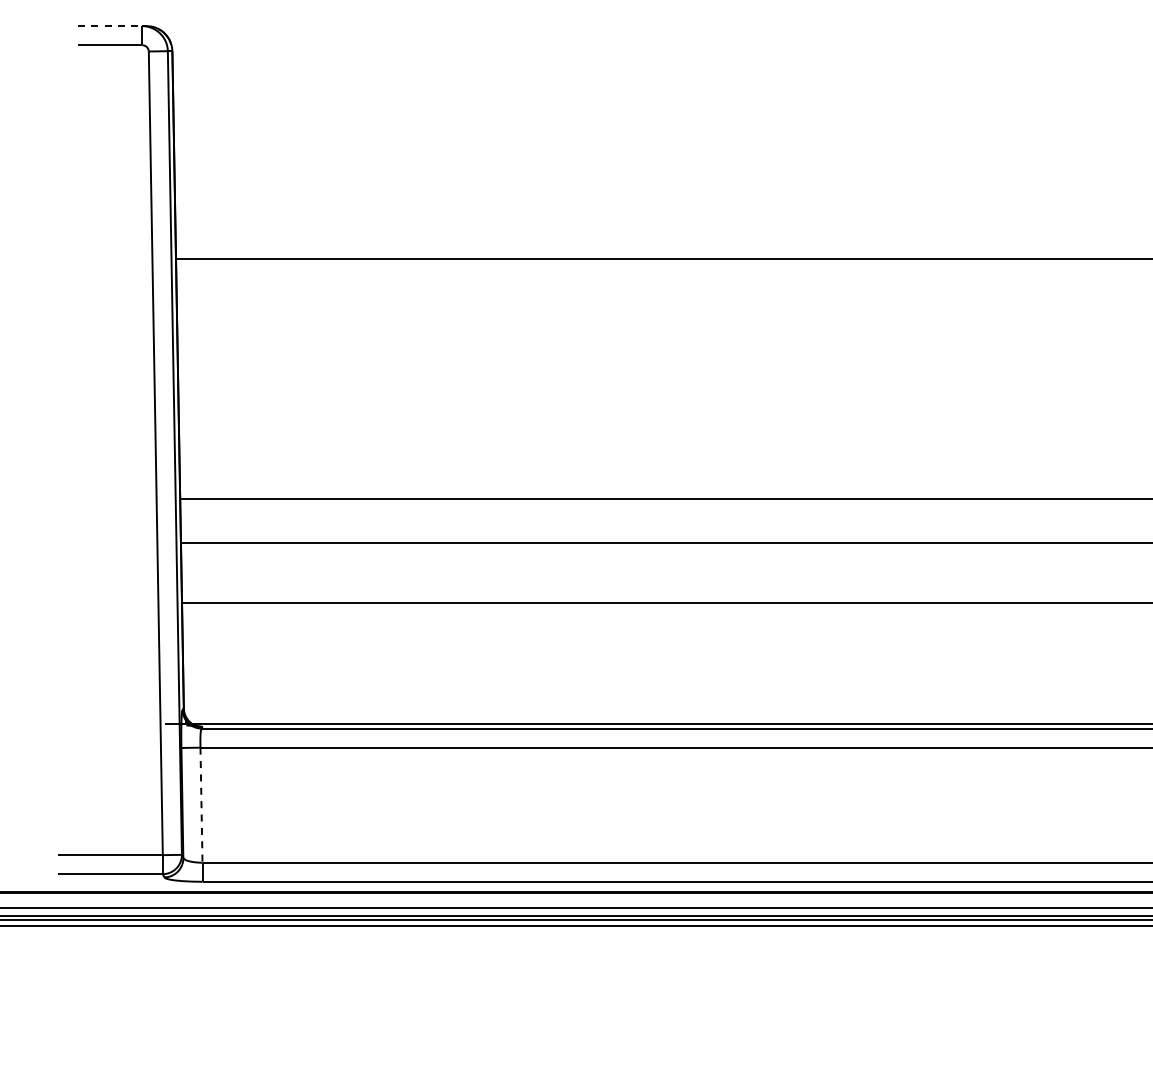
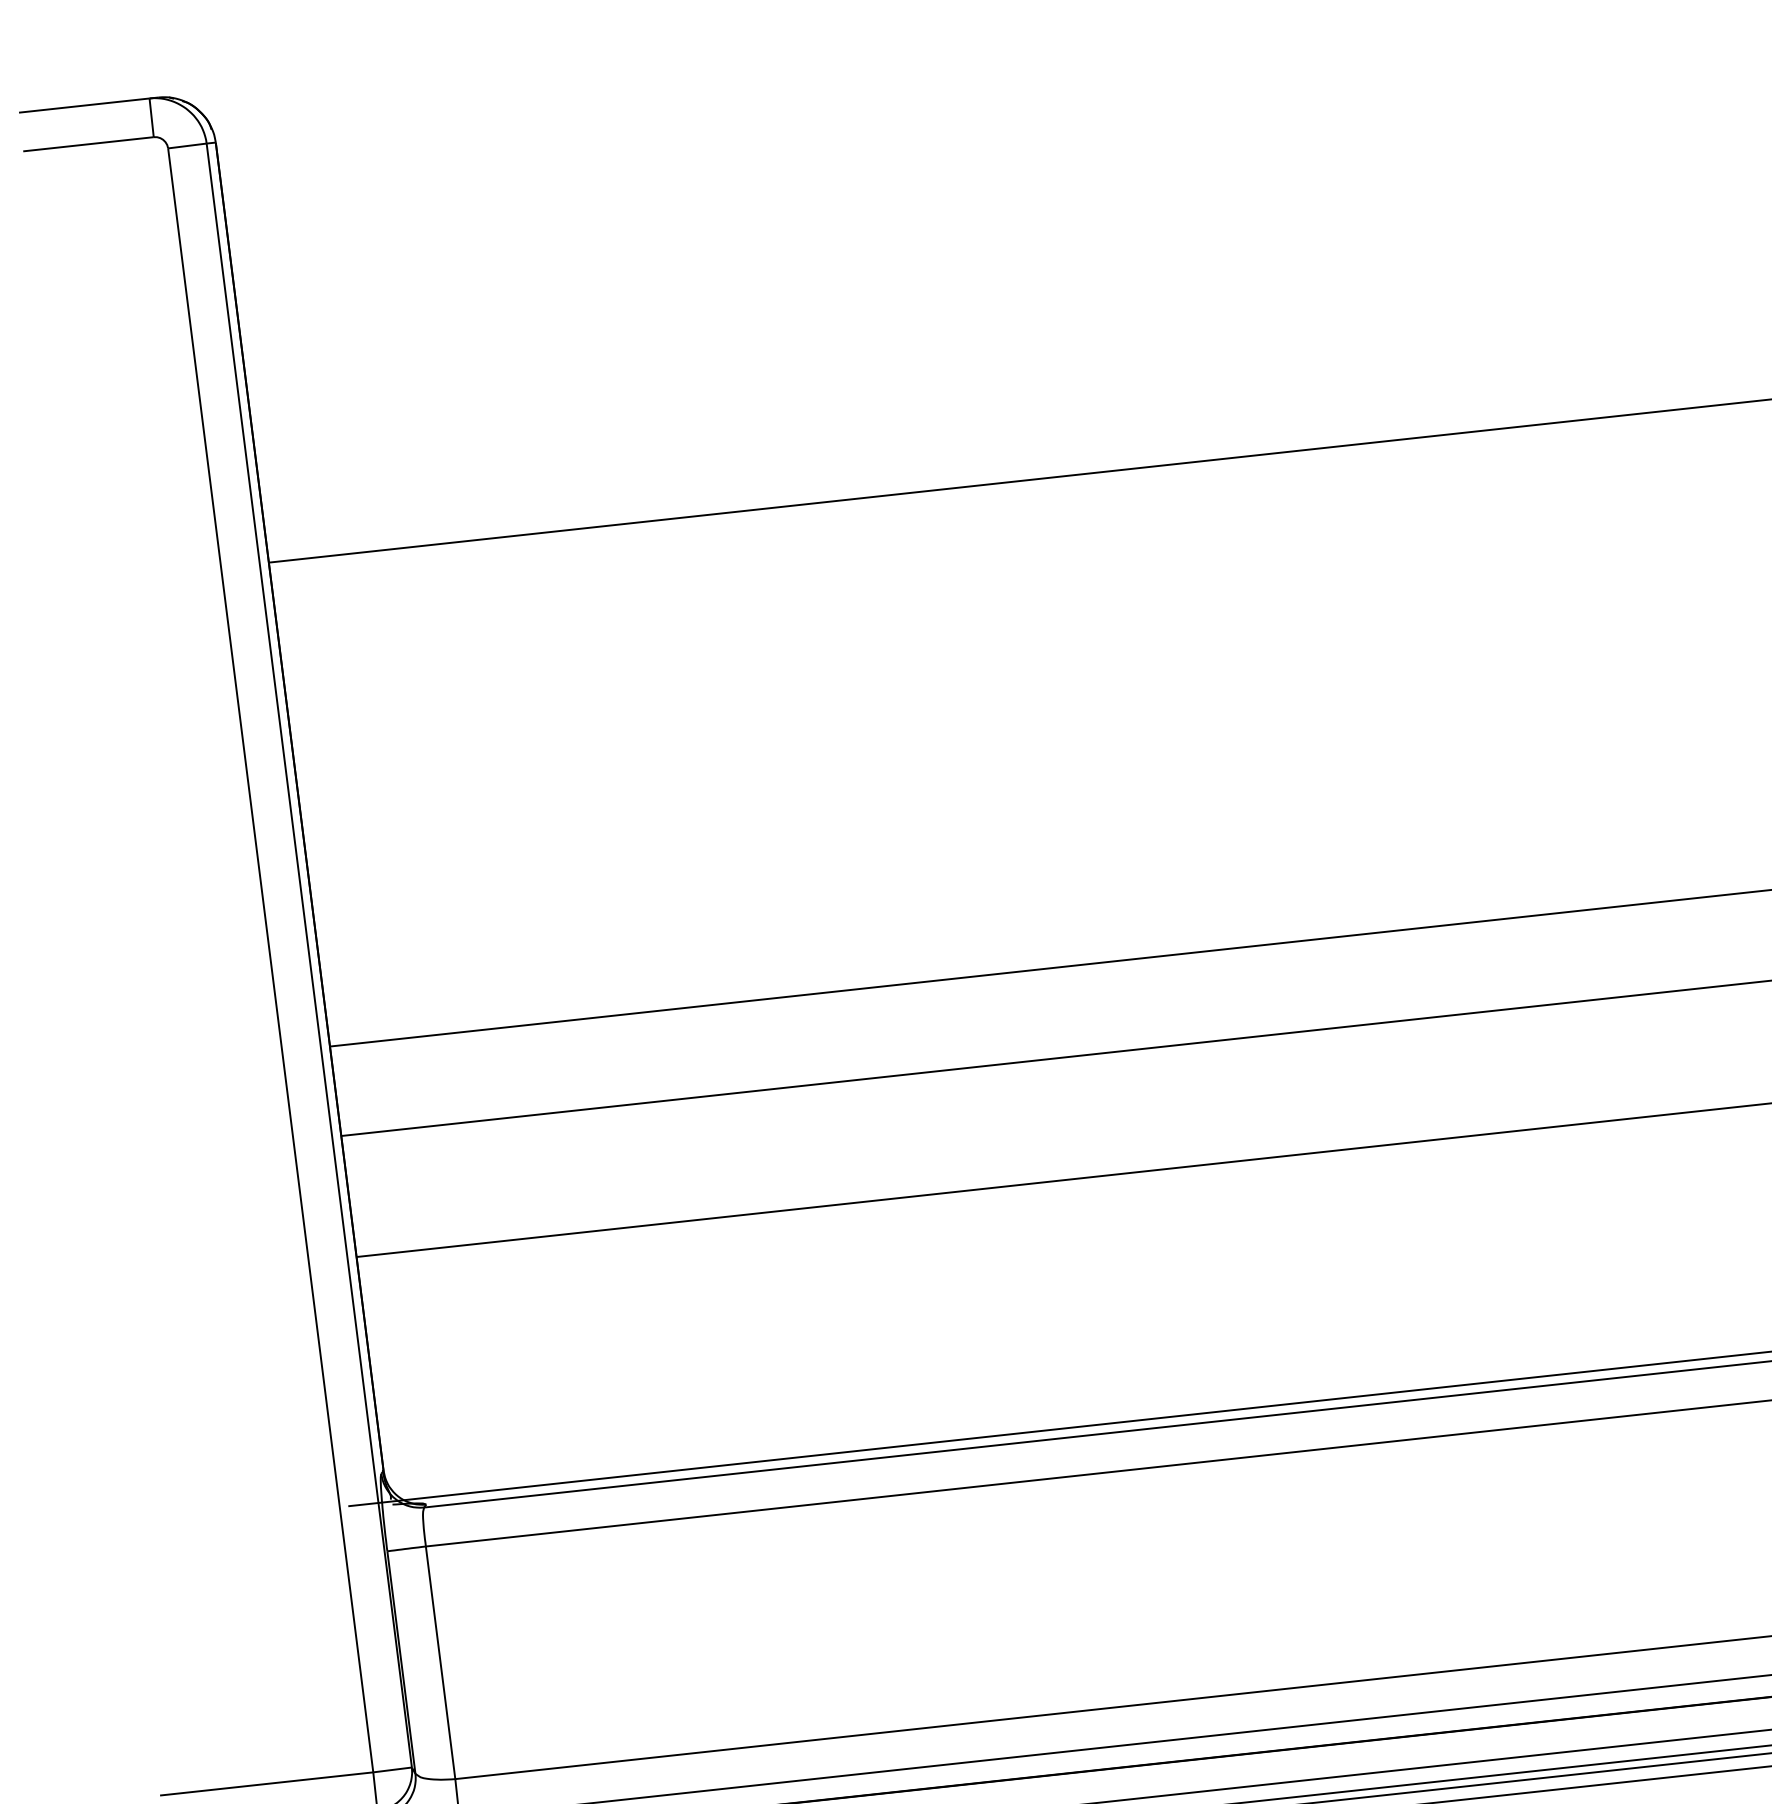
line: (110, 26) -> (85, 106), dashed -> solid
line: (201, 805) -> (440, 1663), dashed -> solid

